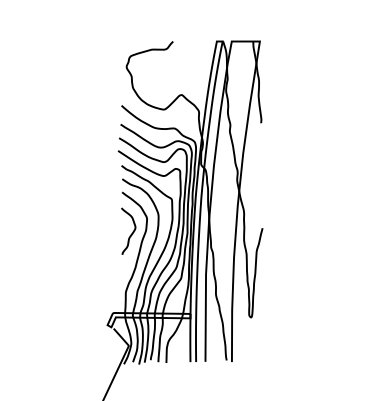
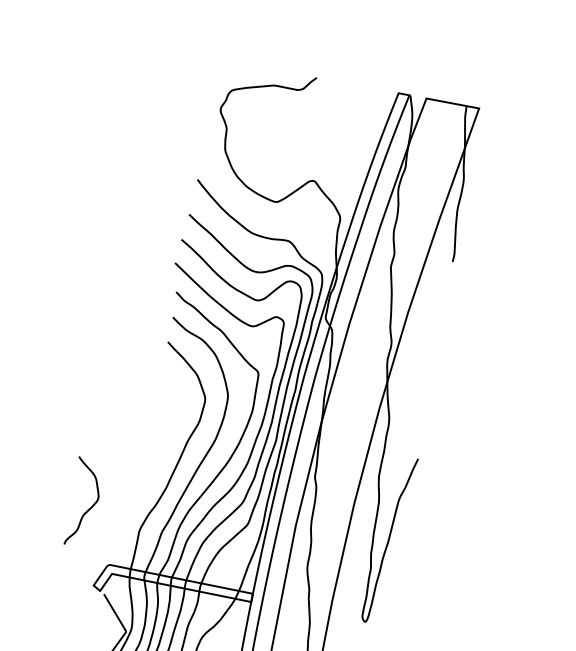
curve: (132, 231) -> (91, 504), moved

